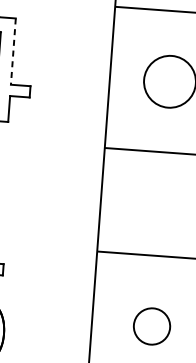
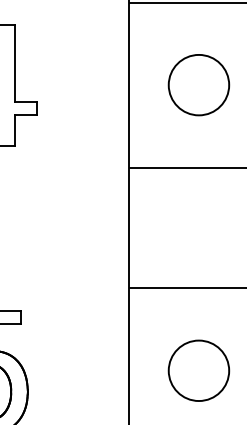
line: (13, 51) -> (14, 63), dashed -> solid
circle: (151, 326) -> (198, 370), size x1.43

